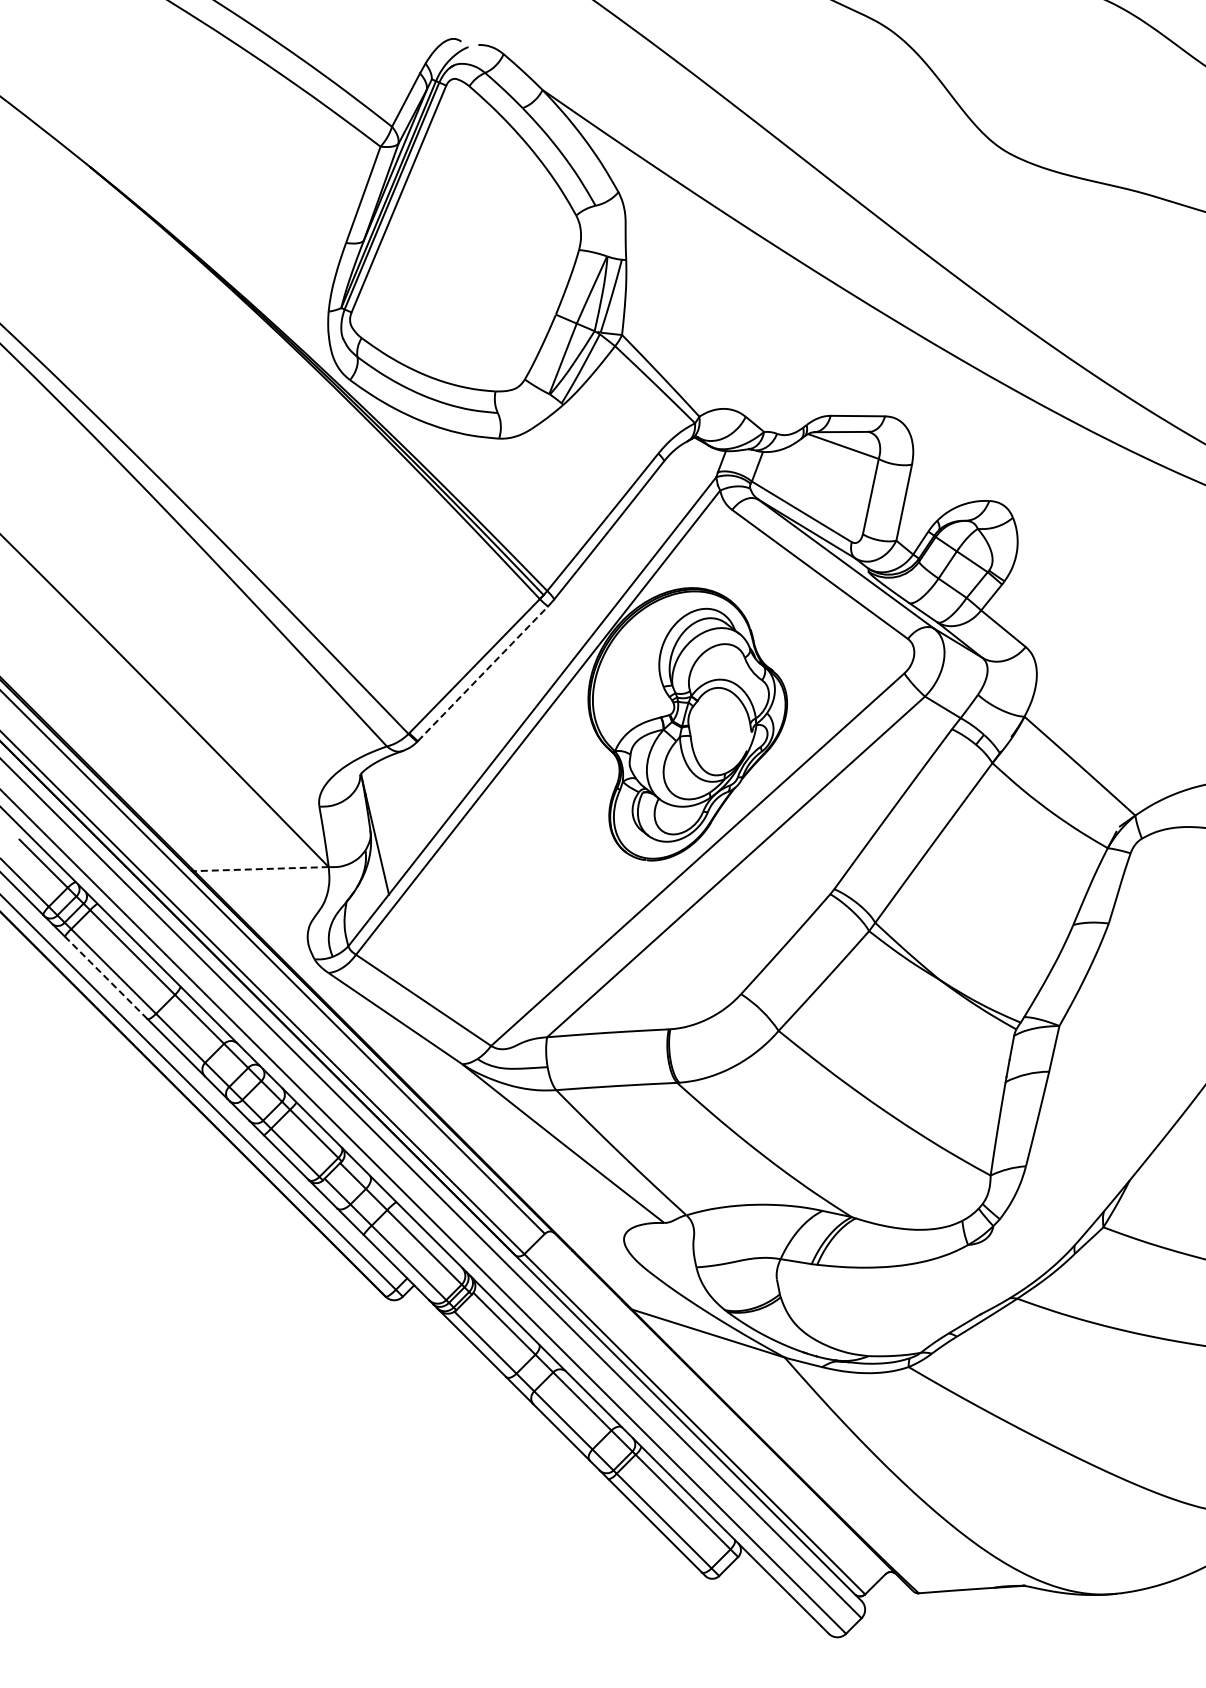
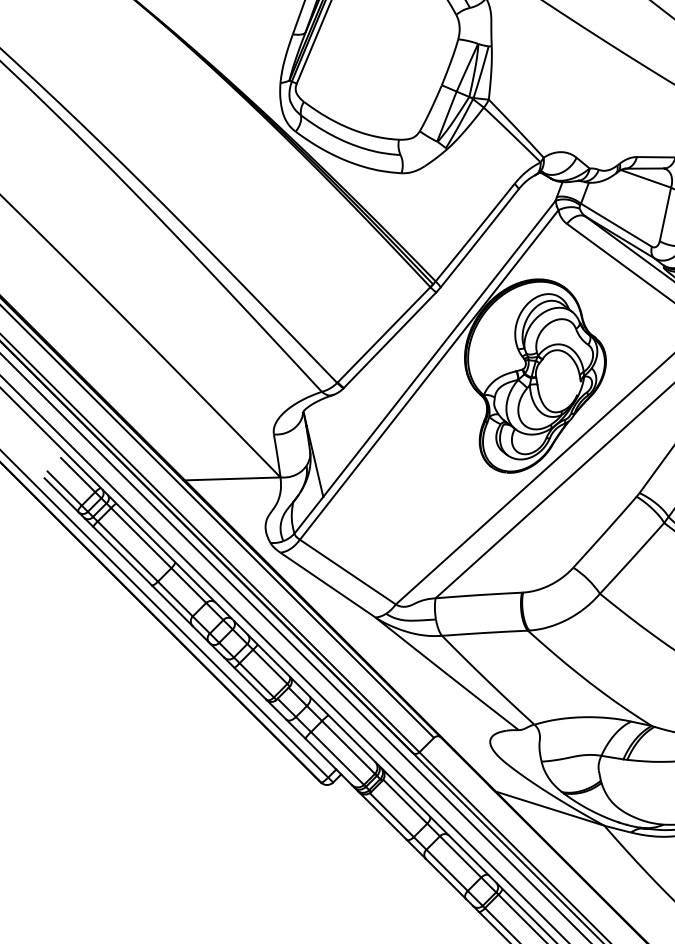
line: (483, 673) -> (390, 340), dashed -> solid
line: (260, 869) -> (232, 479), dashed -> solid
line: (105, 977) -> (122, 555), dashed -> solid

